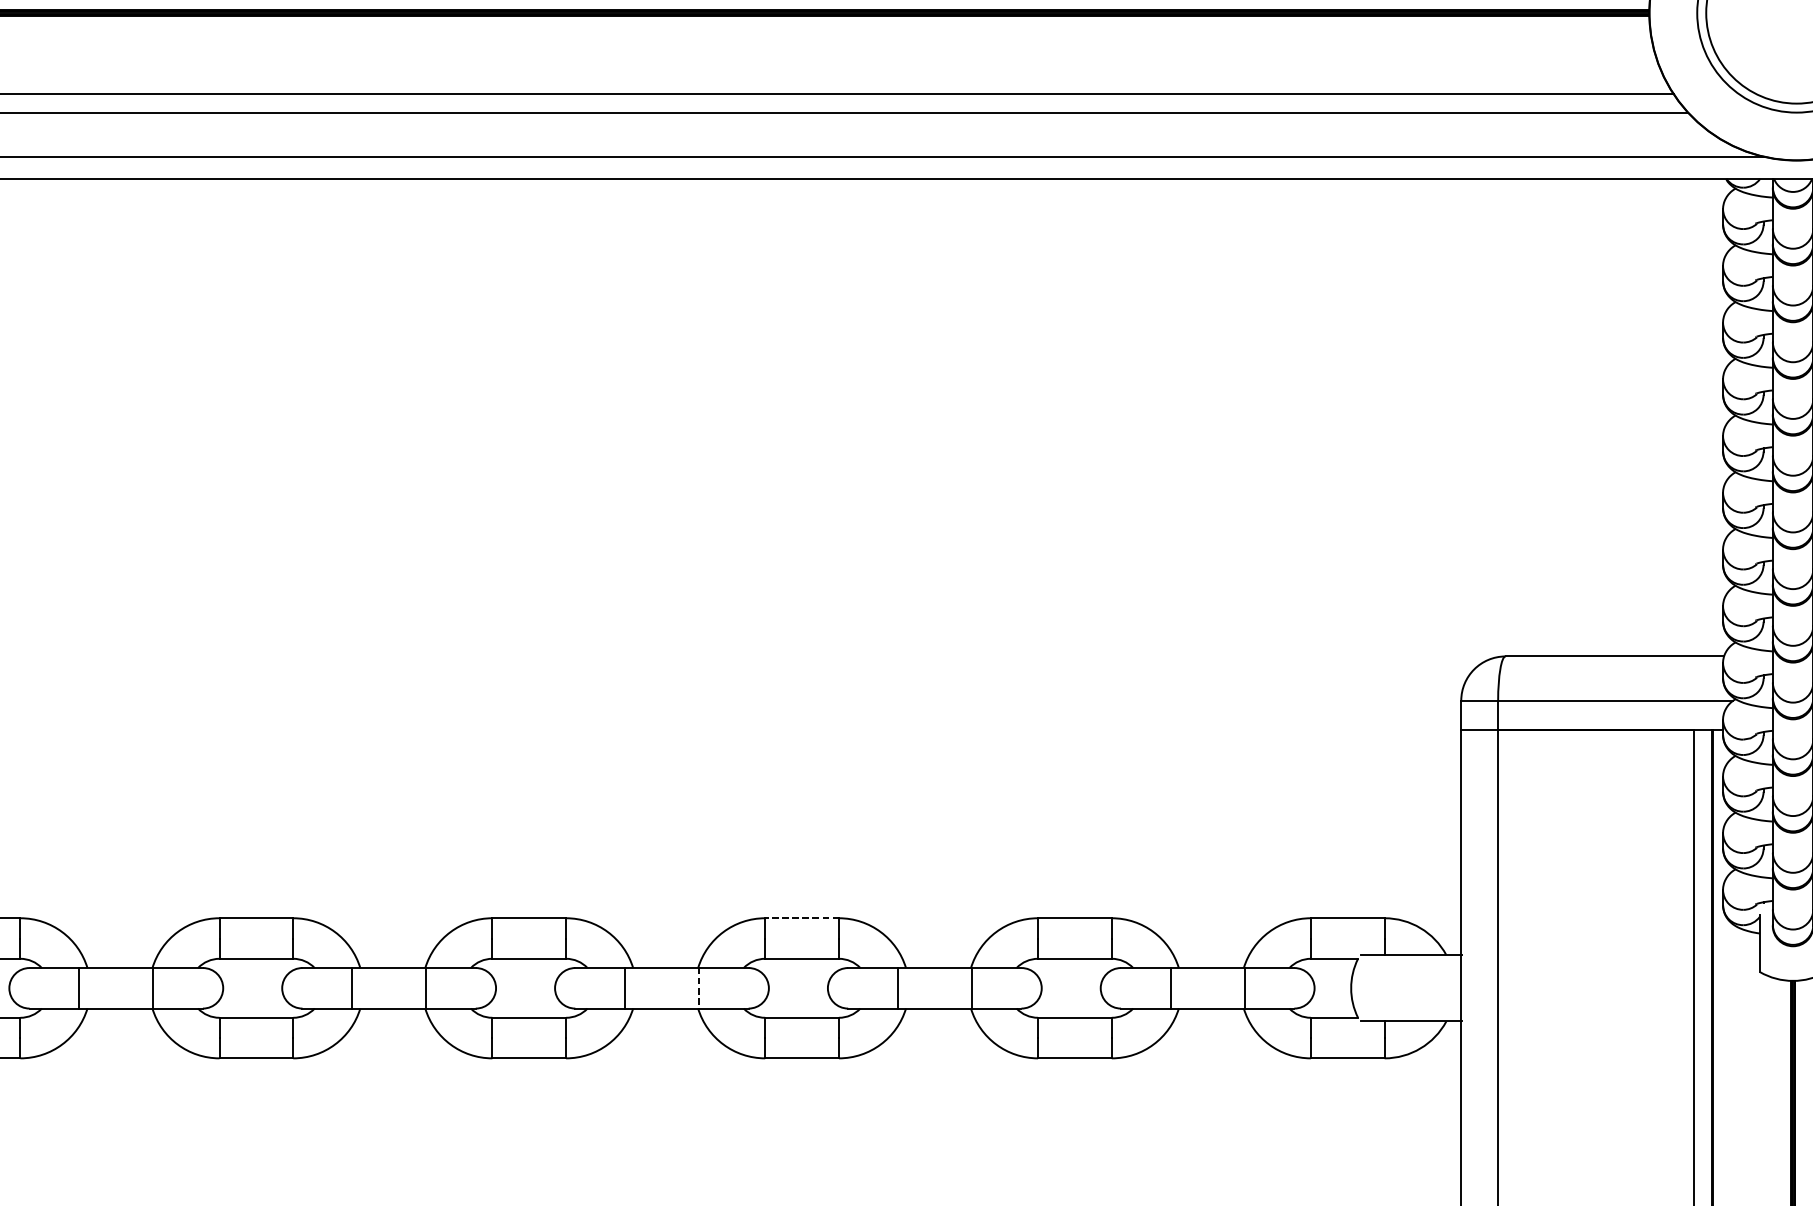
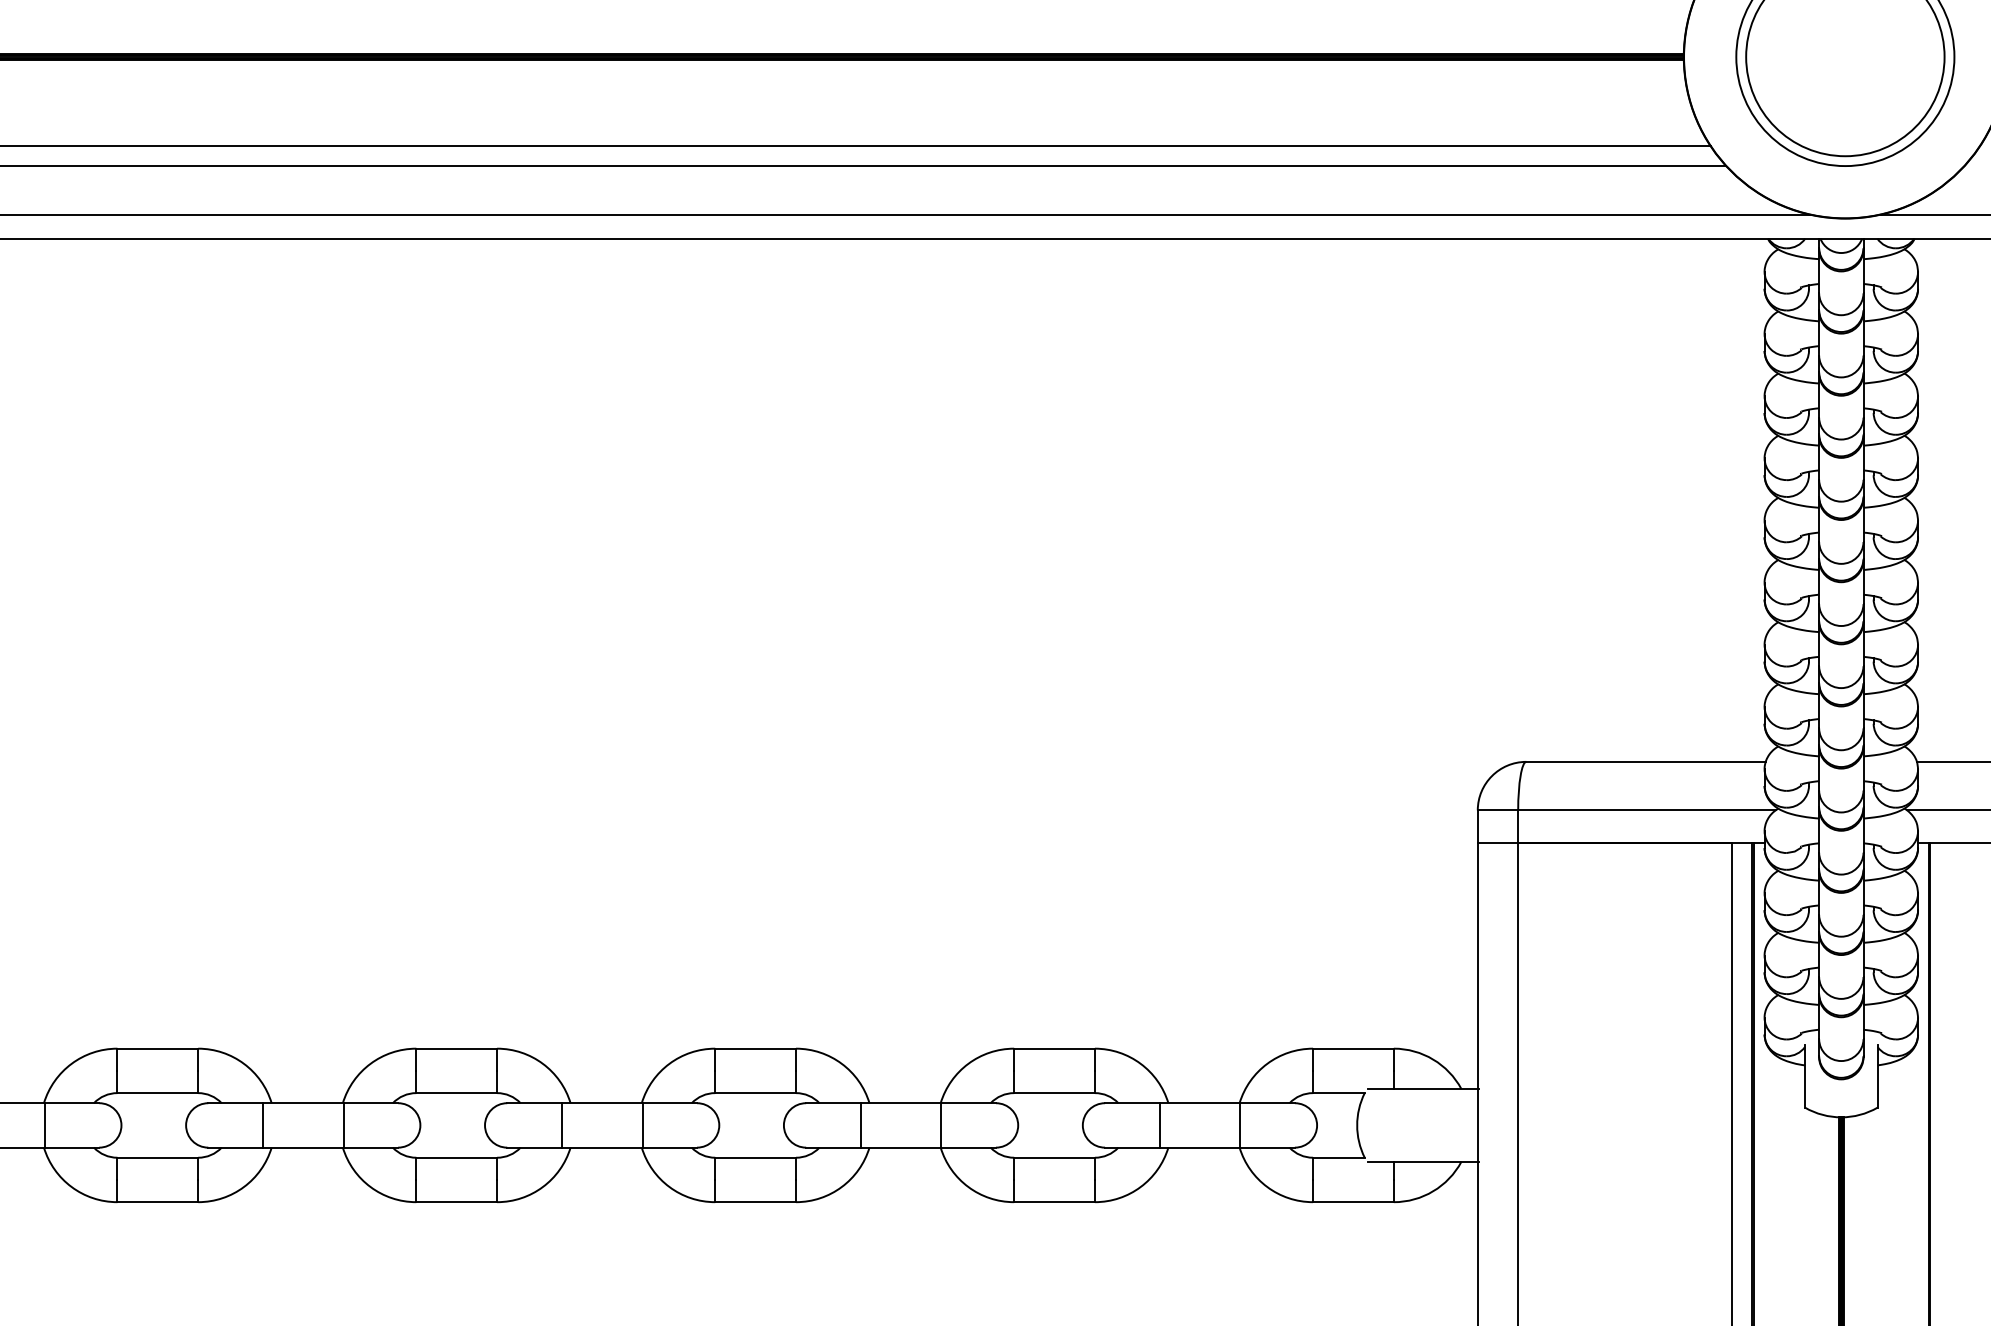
line: (801, 918) -> (755, 1048), dashed -> solid
line: (698, 988) -> (642, 1125), dashed -> solid

